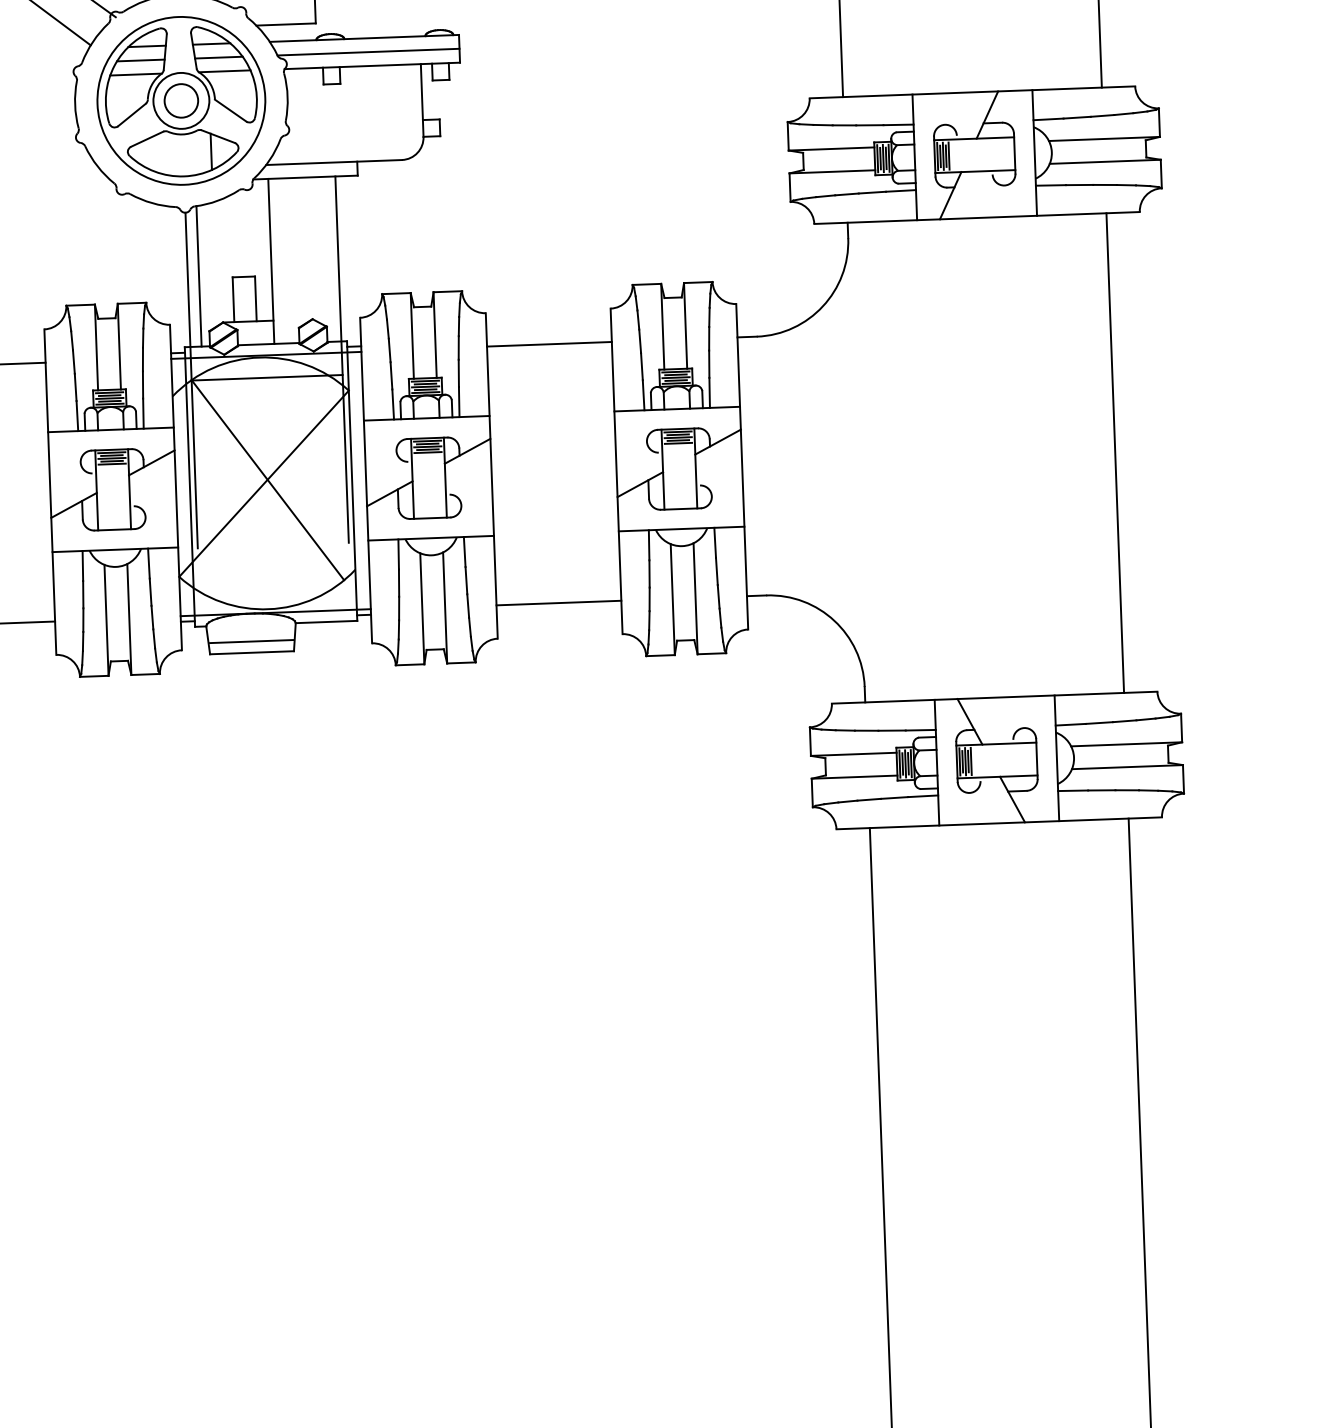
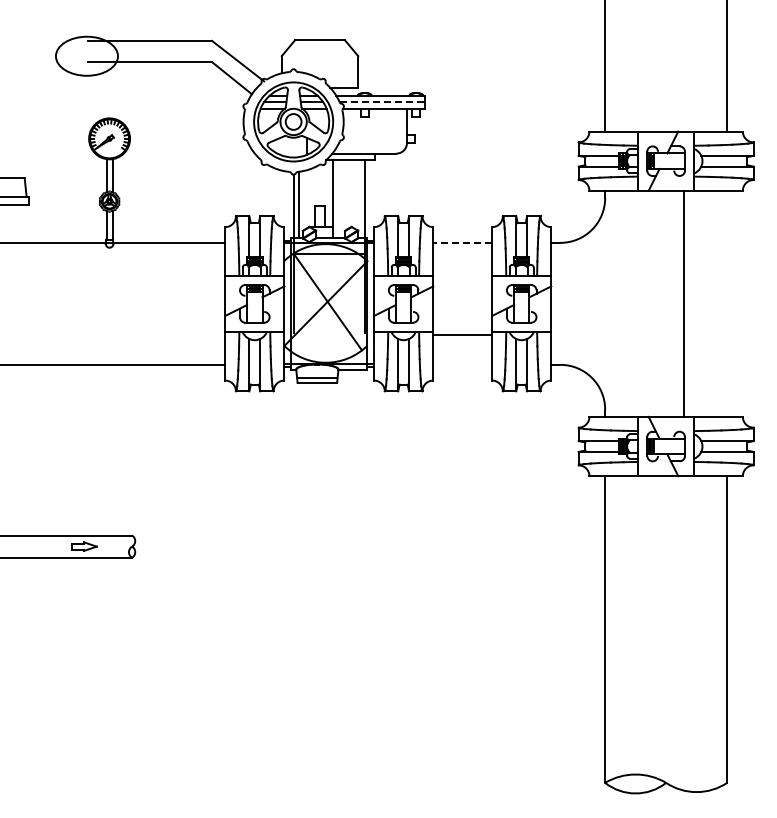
line: (368, 52) -> (382, 102), solid -> dashed
line: (549, 343) -> (462, 242), solid -> dashed
line: (1115, 452) -> (684, 303), moved
line: (558, 602) -> (462, 334), moved

